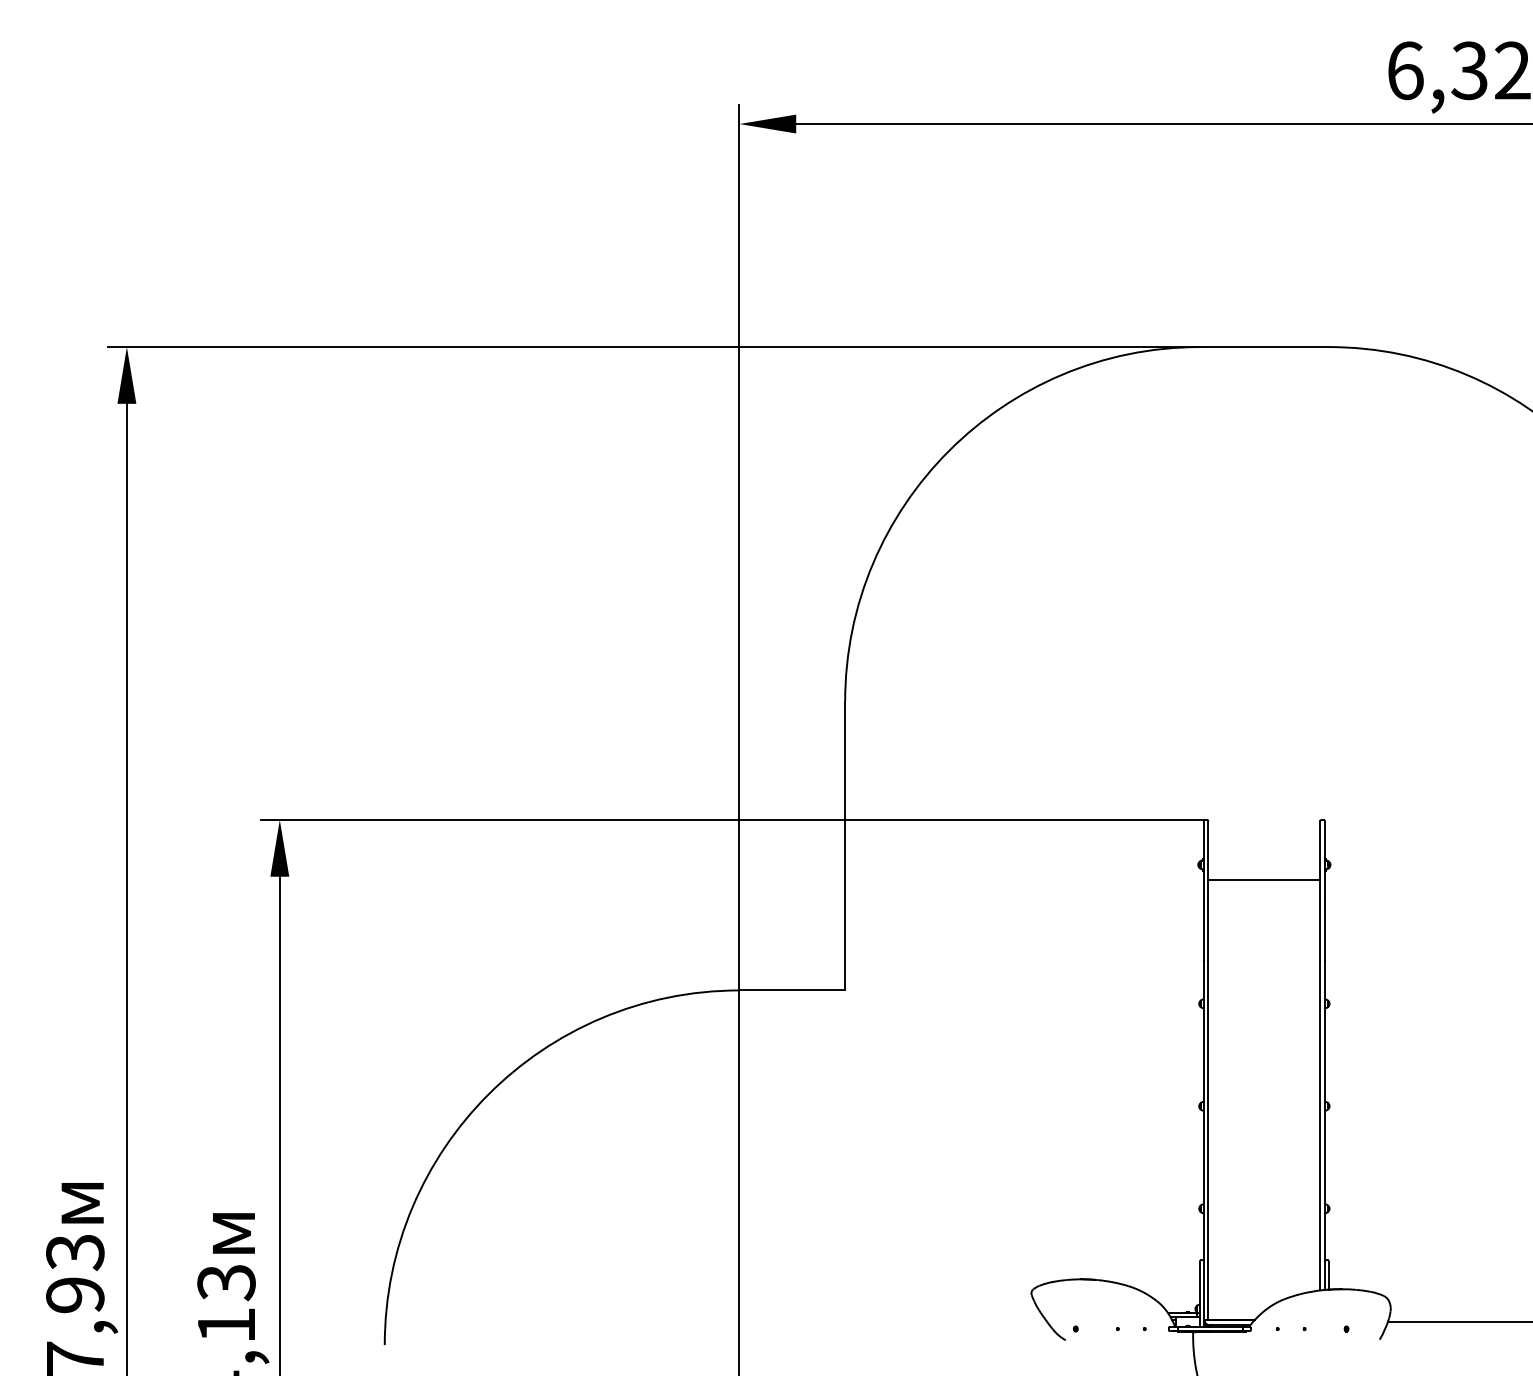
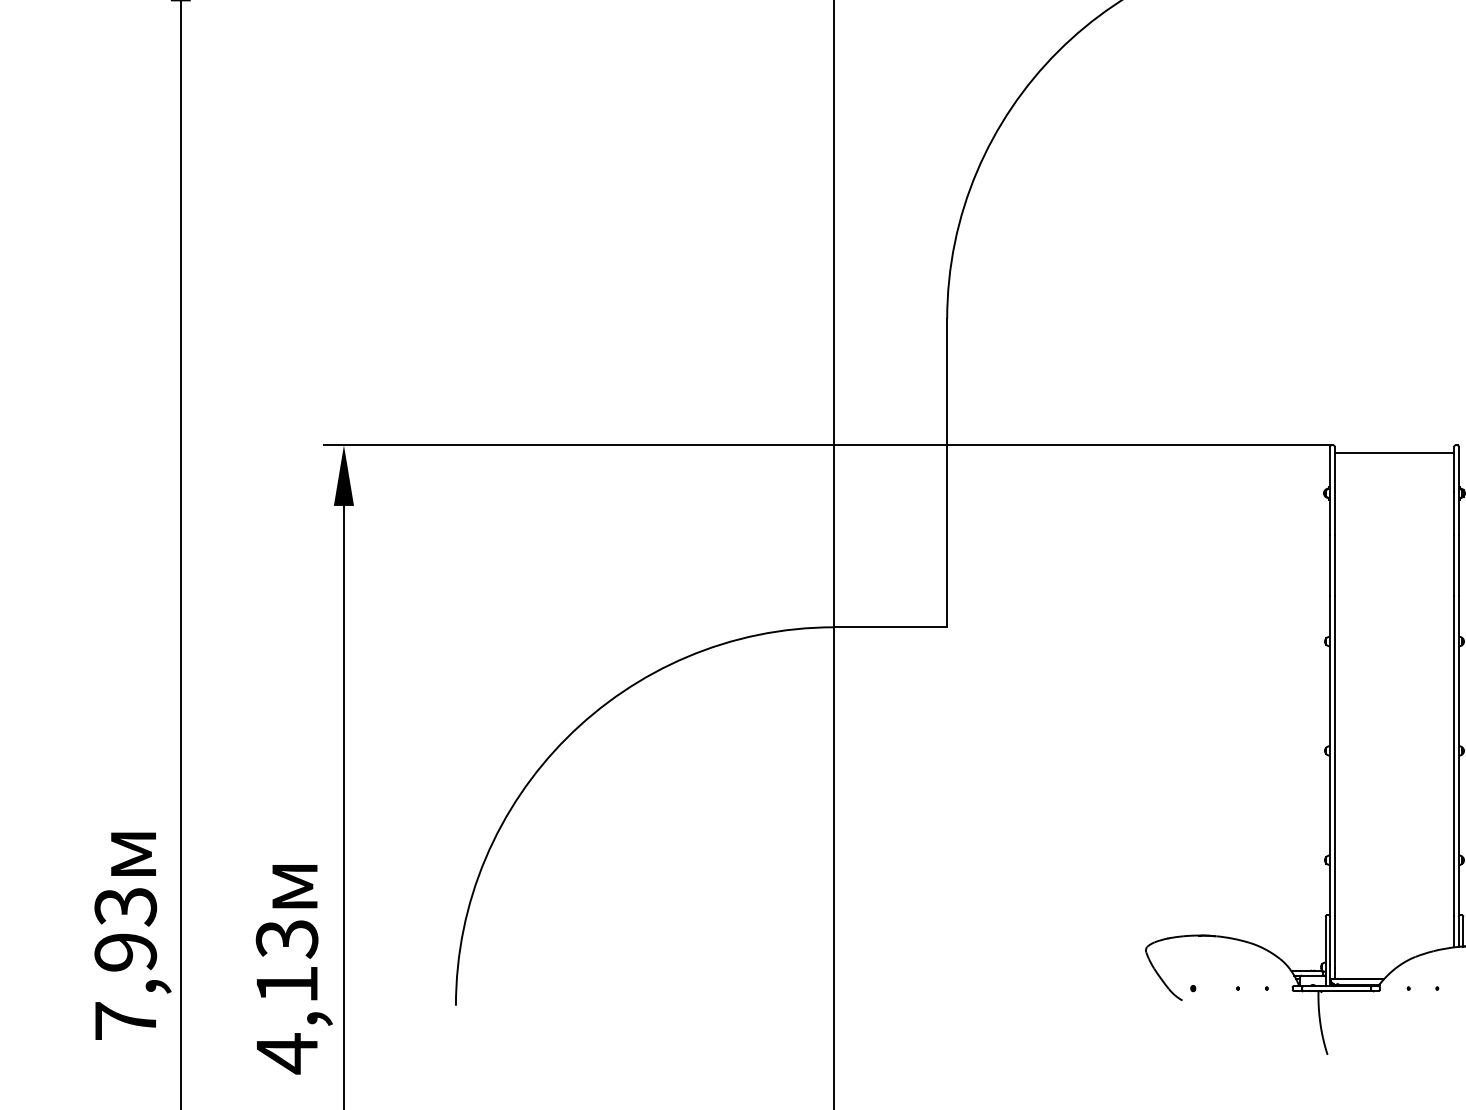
line: (1264, 879) -> (1394, 452), moved

